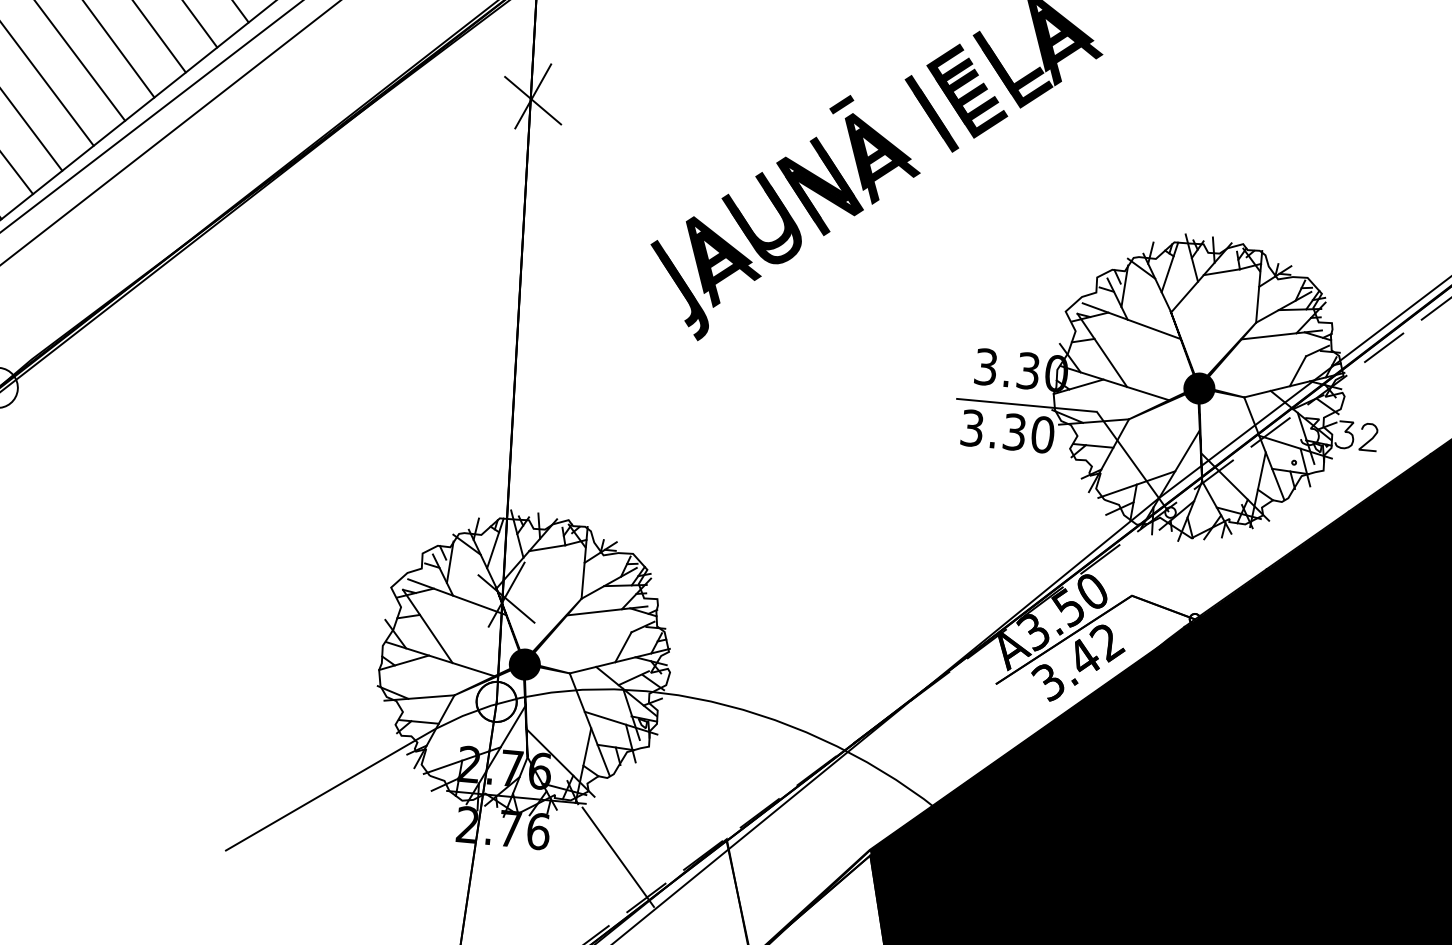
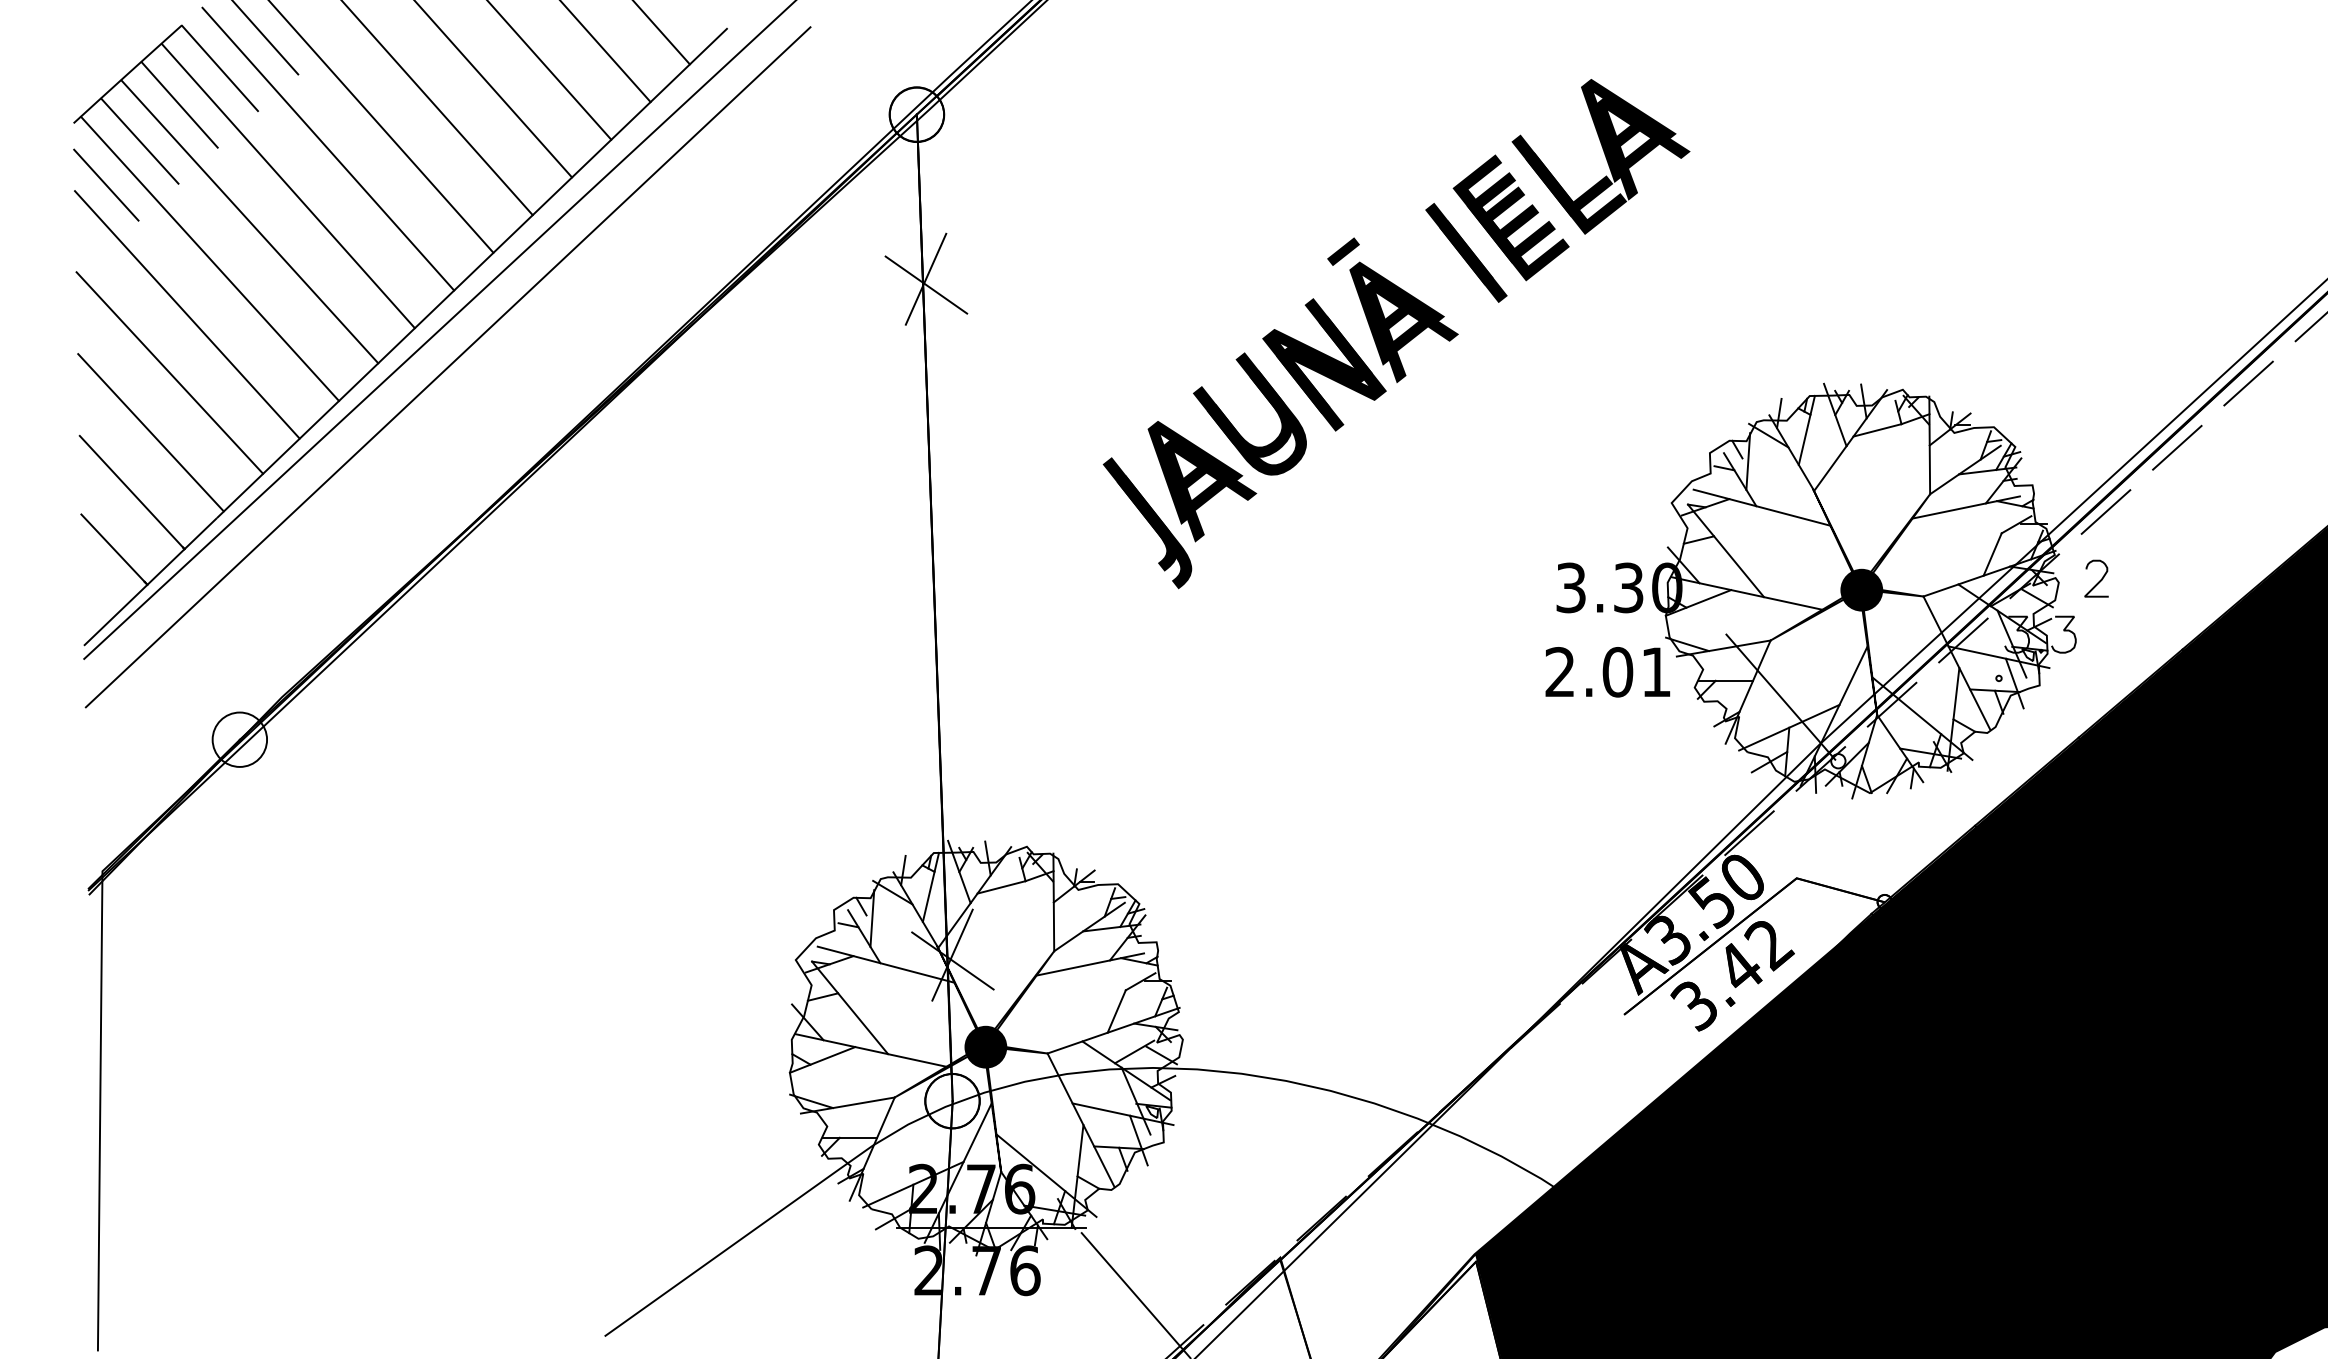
line: (1026, 405) -> (1630, 634), removed
text: (1007, 431) -> (1608, 672), 3.30 -> 2.01
curve: (1370, 438) -> (2099, 580), moved

